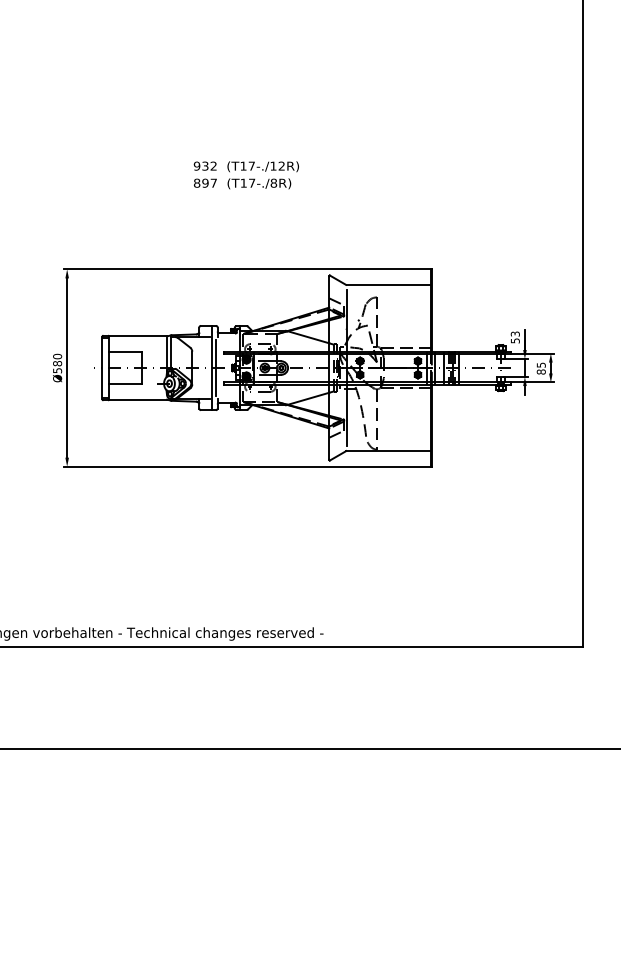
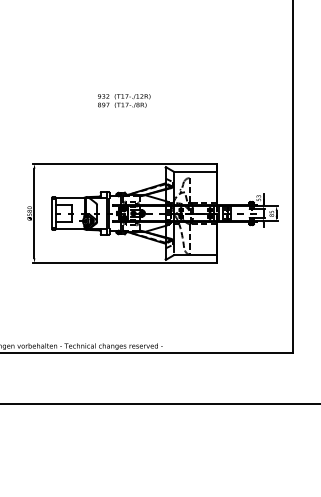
text: (246, 174) -> (124, 100), moved

